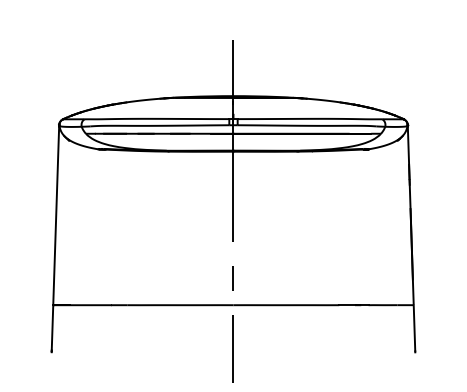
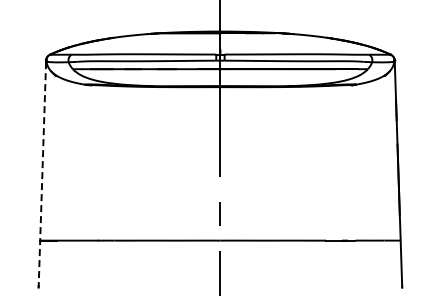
line: (55, 239) -> (42, 174), solid -> dashed

